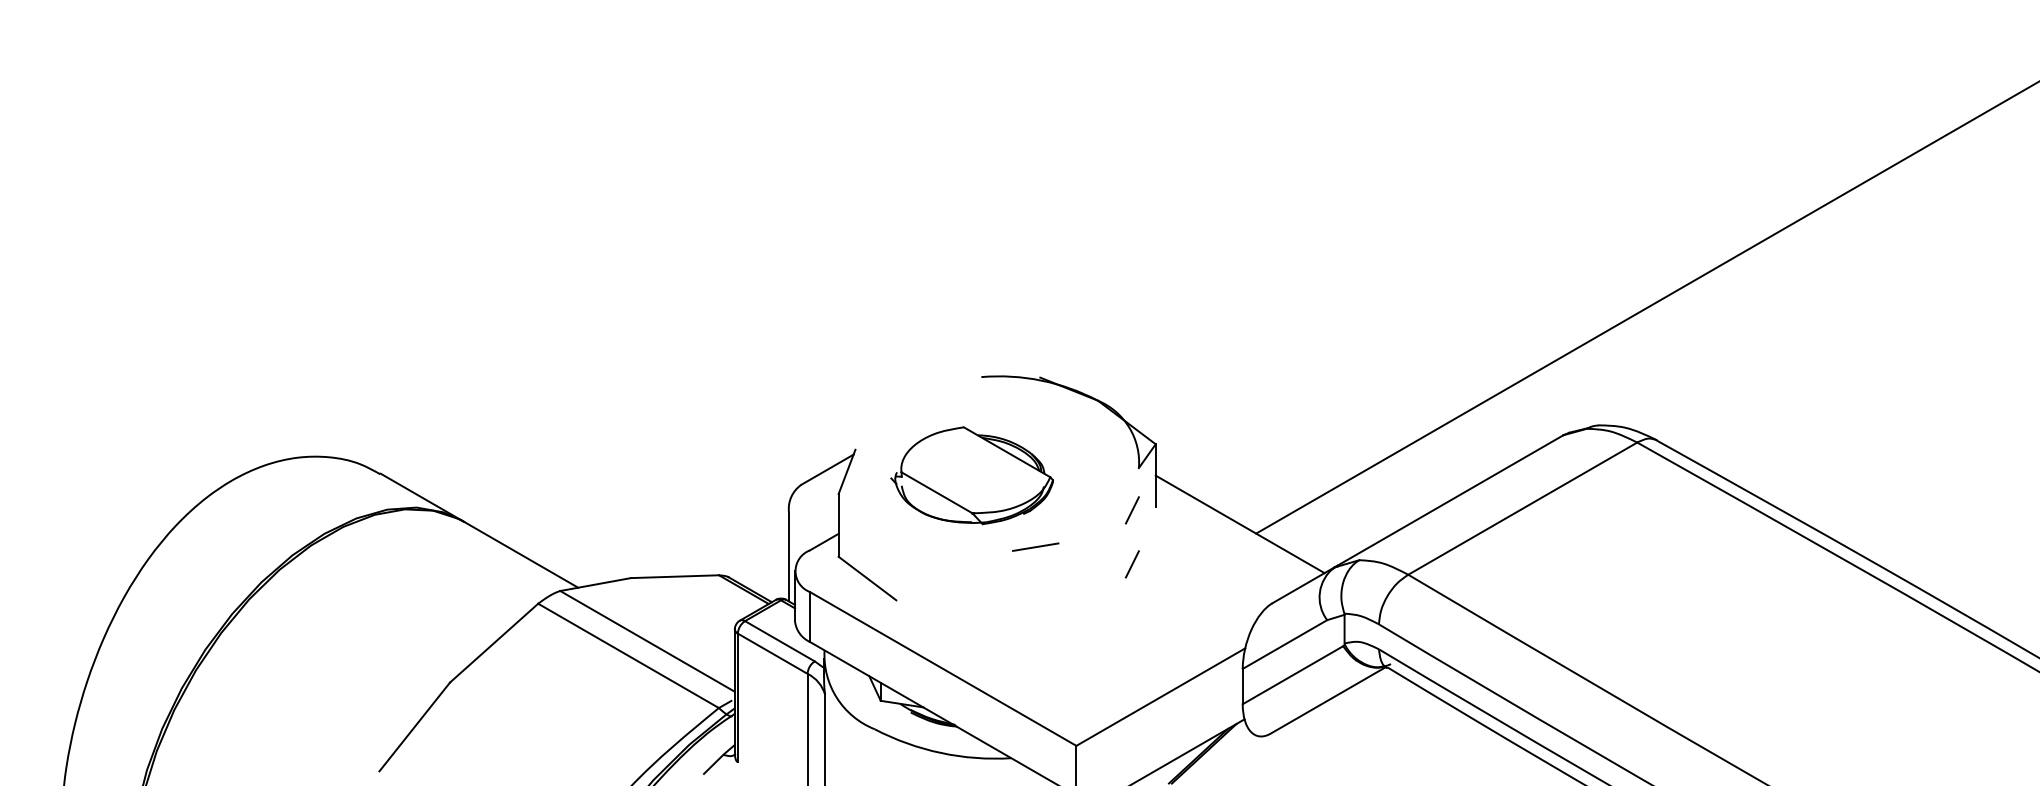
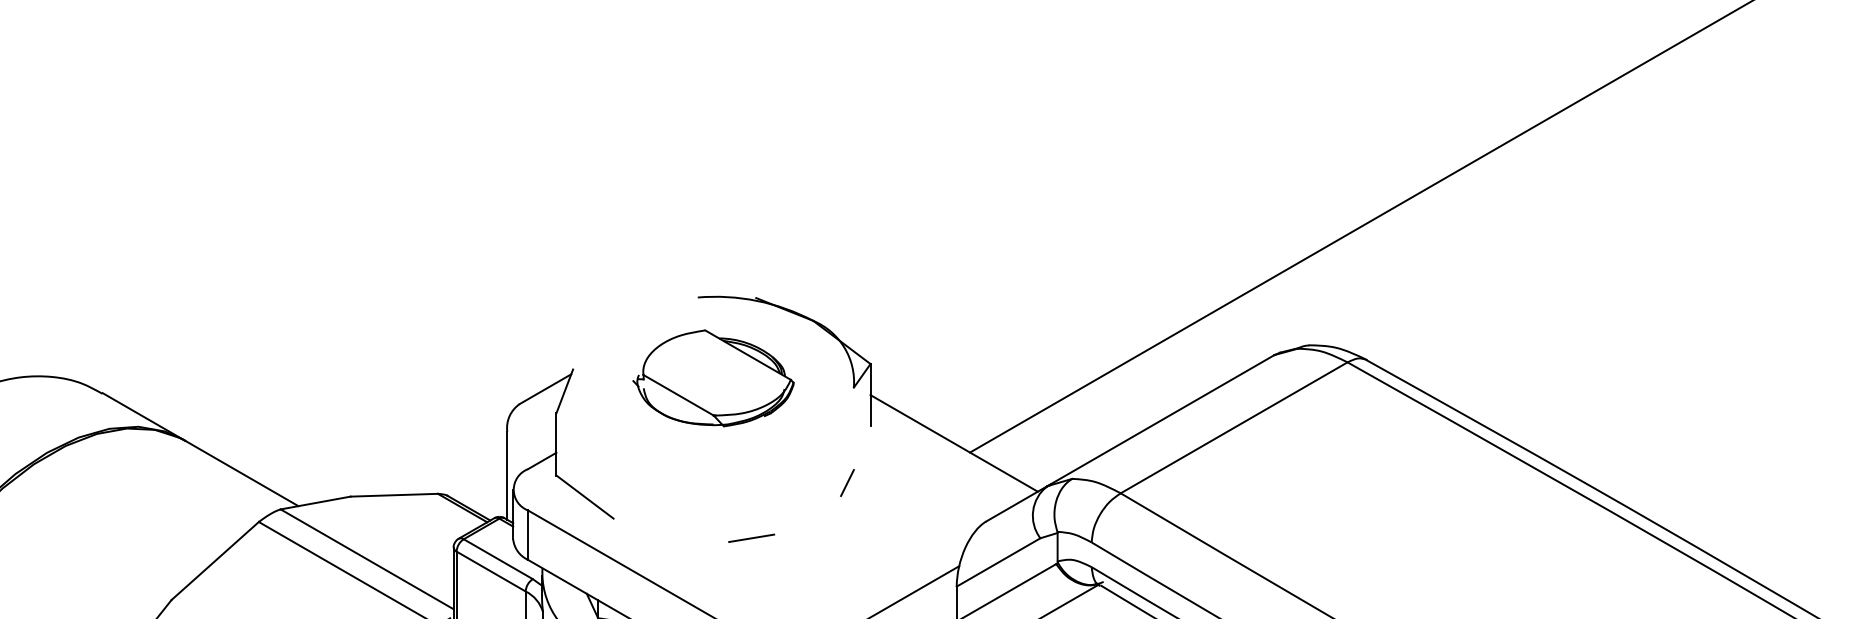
part: (971, 475) -> (712, 378), moved
line: (1131, 510) -> (846, 429), removed
line: (1035, 546) -> (751, 537), moved

